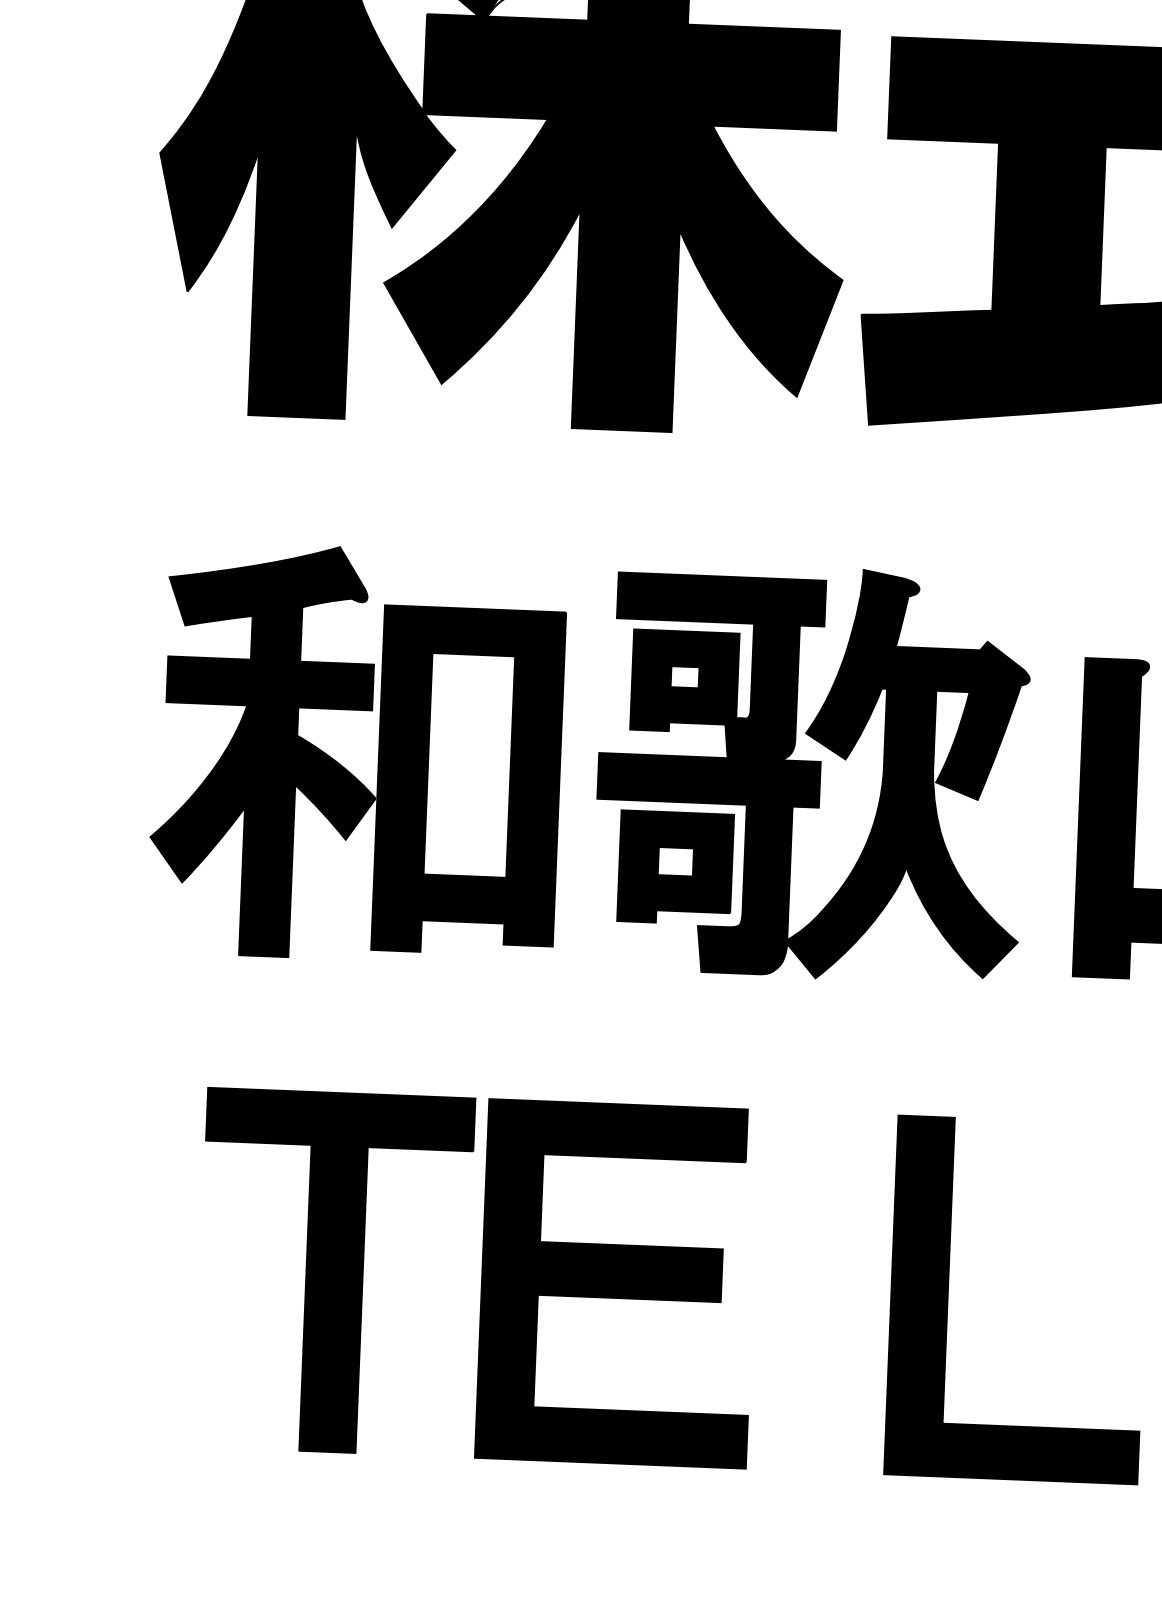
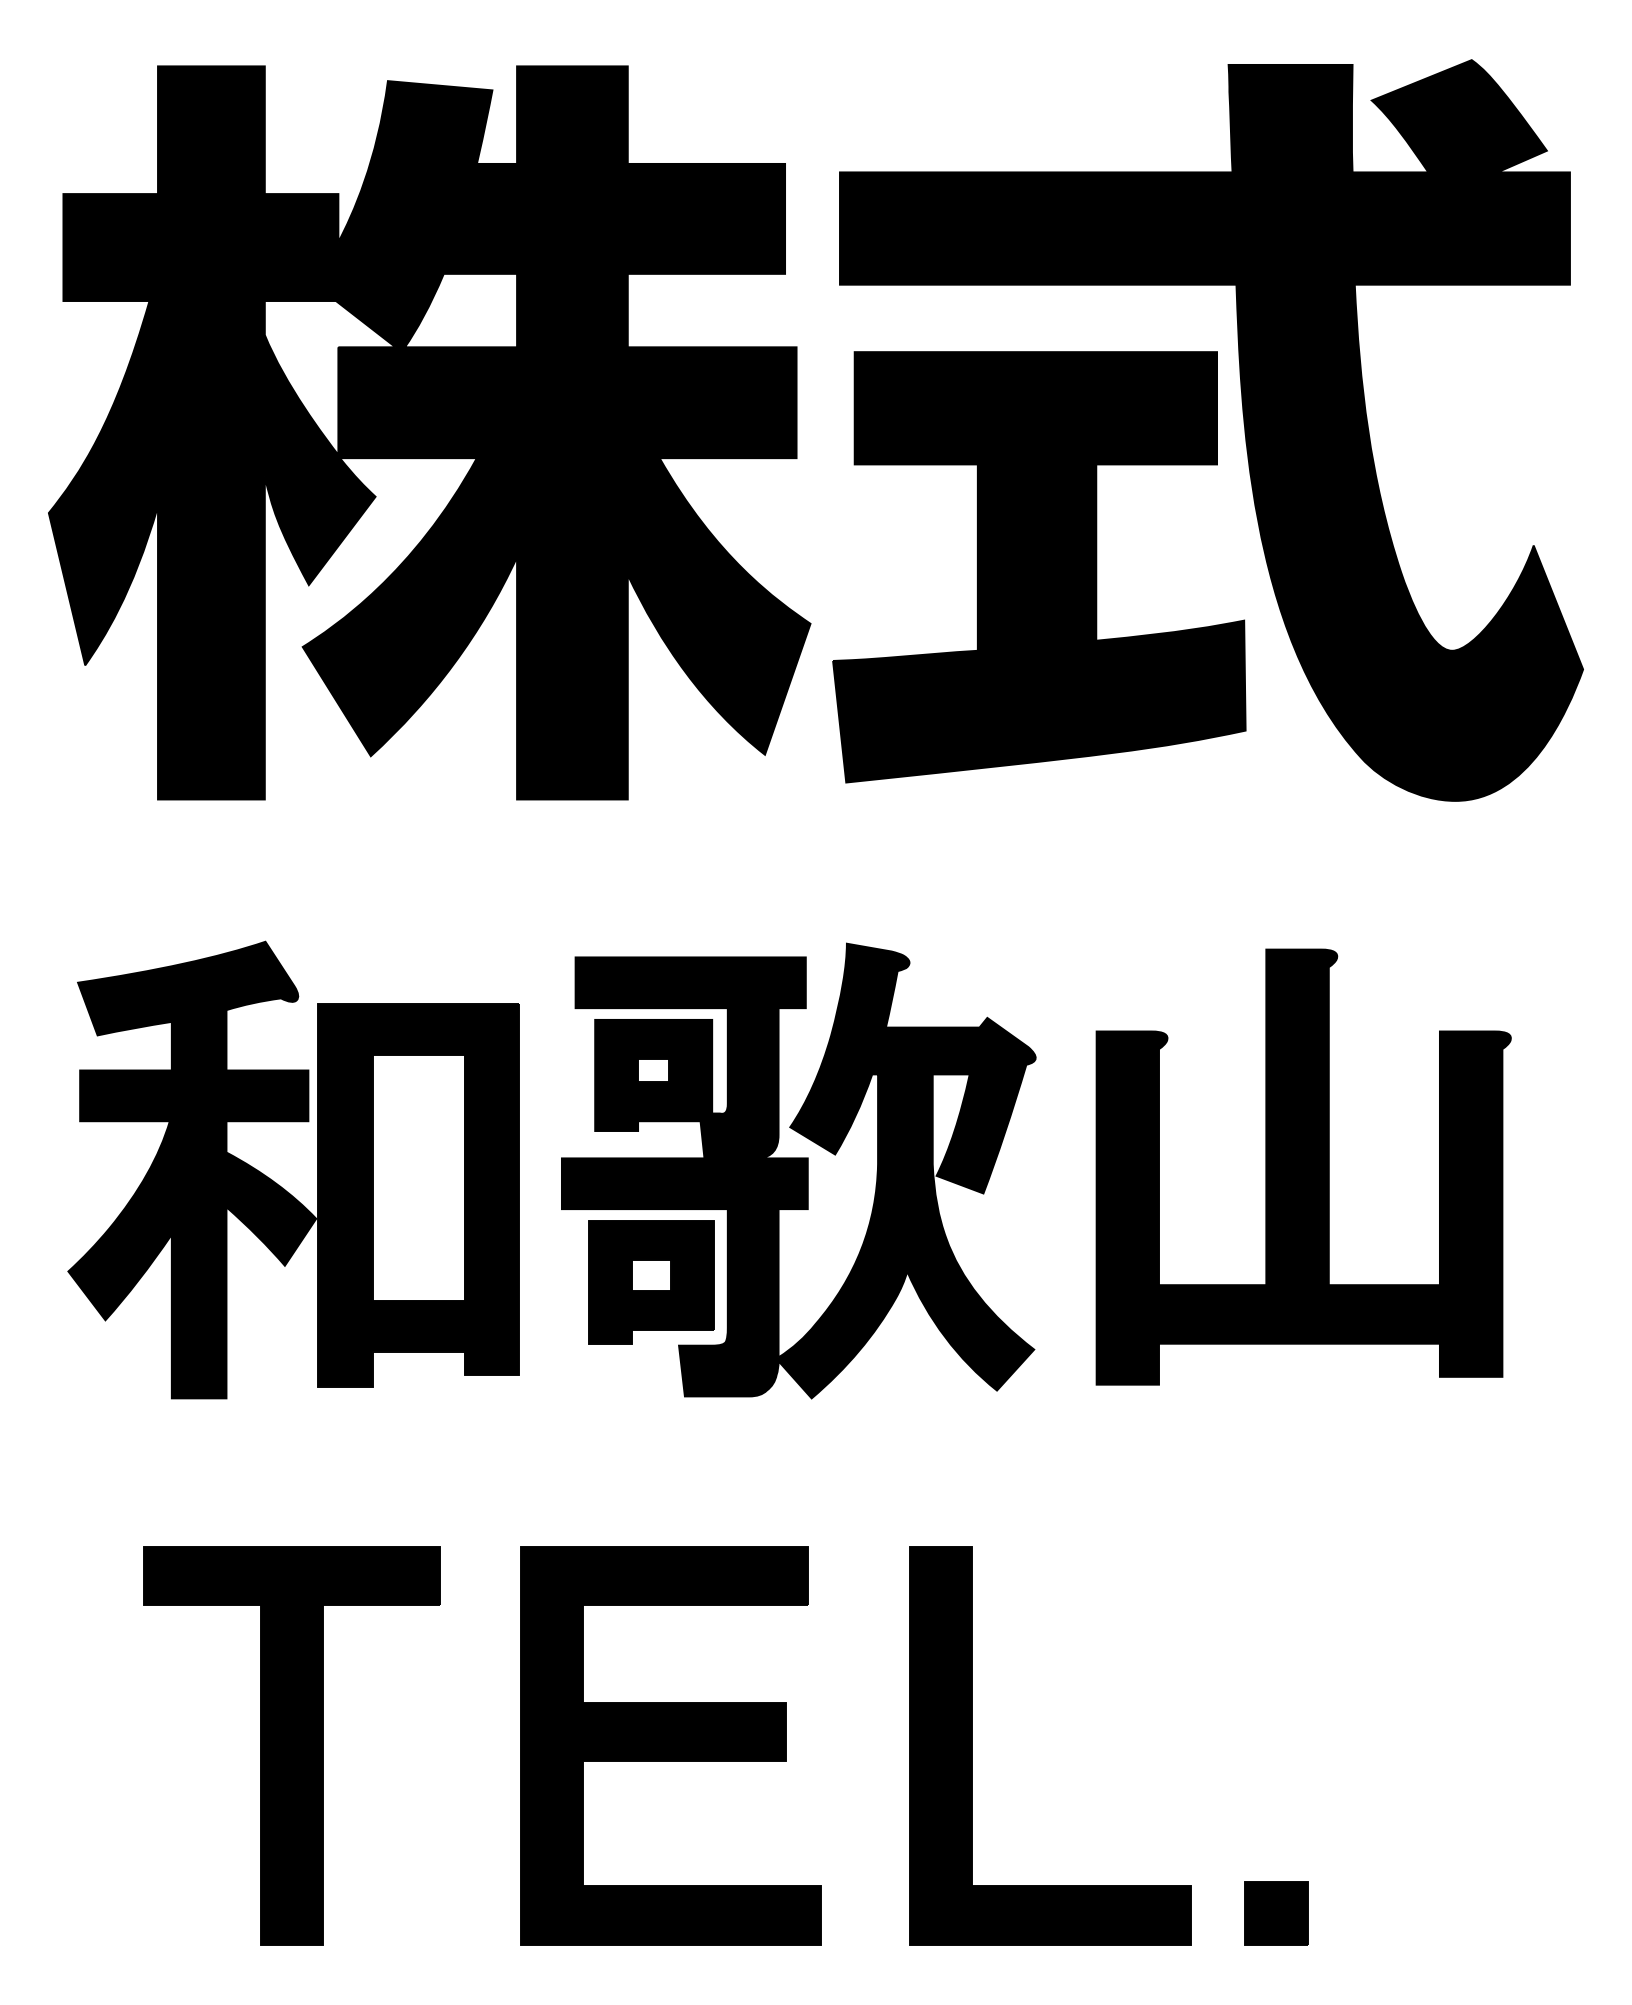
part: (617, 1283) -> (670, 1745), moved

